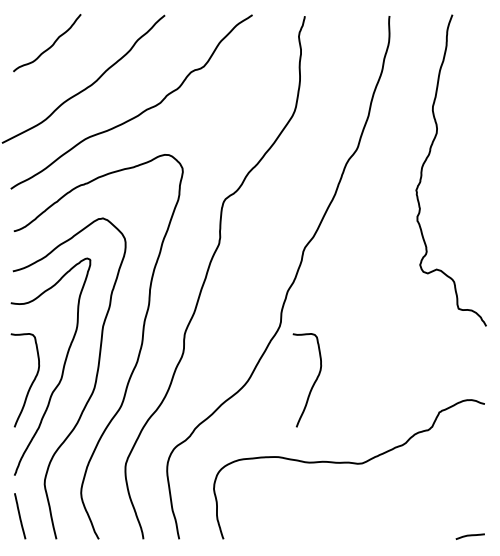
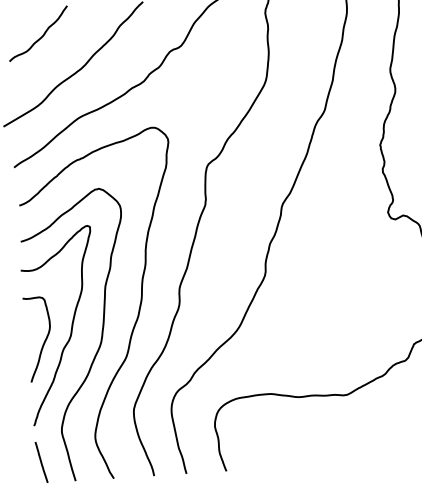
curve: (313, 382) -> (298, 324), removed

